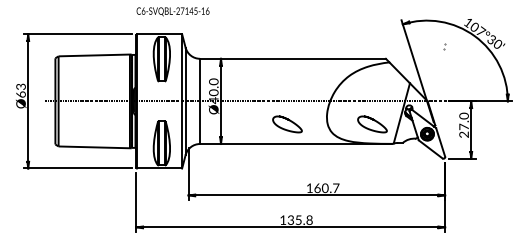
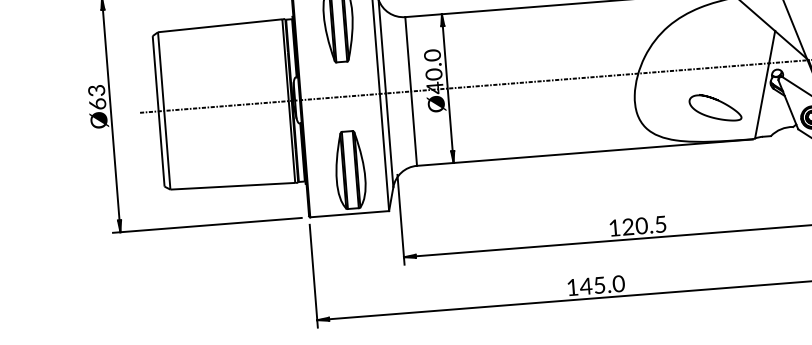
curve: (289, 121) -> (570, 114), removed
text: (326, 188) -> (643, 226), 160.7 -> 120.5
text: (300, 219) -> (602, 283), 135.8 -> 145.0

